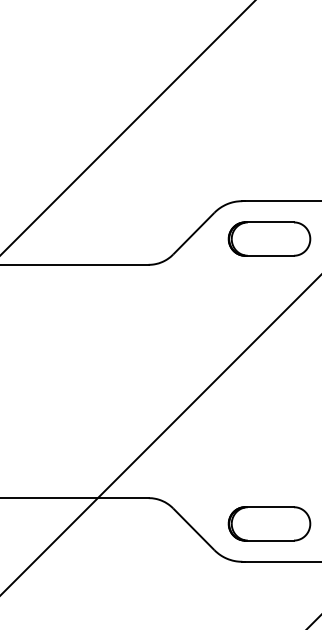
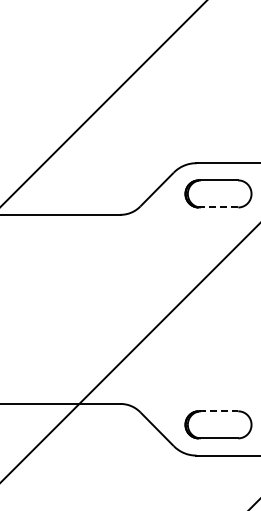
line: (269, 255) -> (218, 207), solid -> dashed
line: (269, 507) -> (218, 411), solid -> dashed

